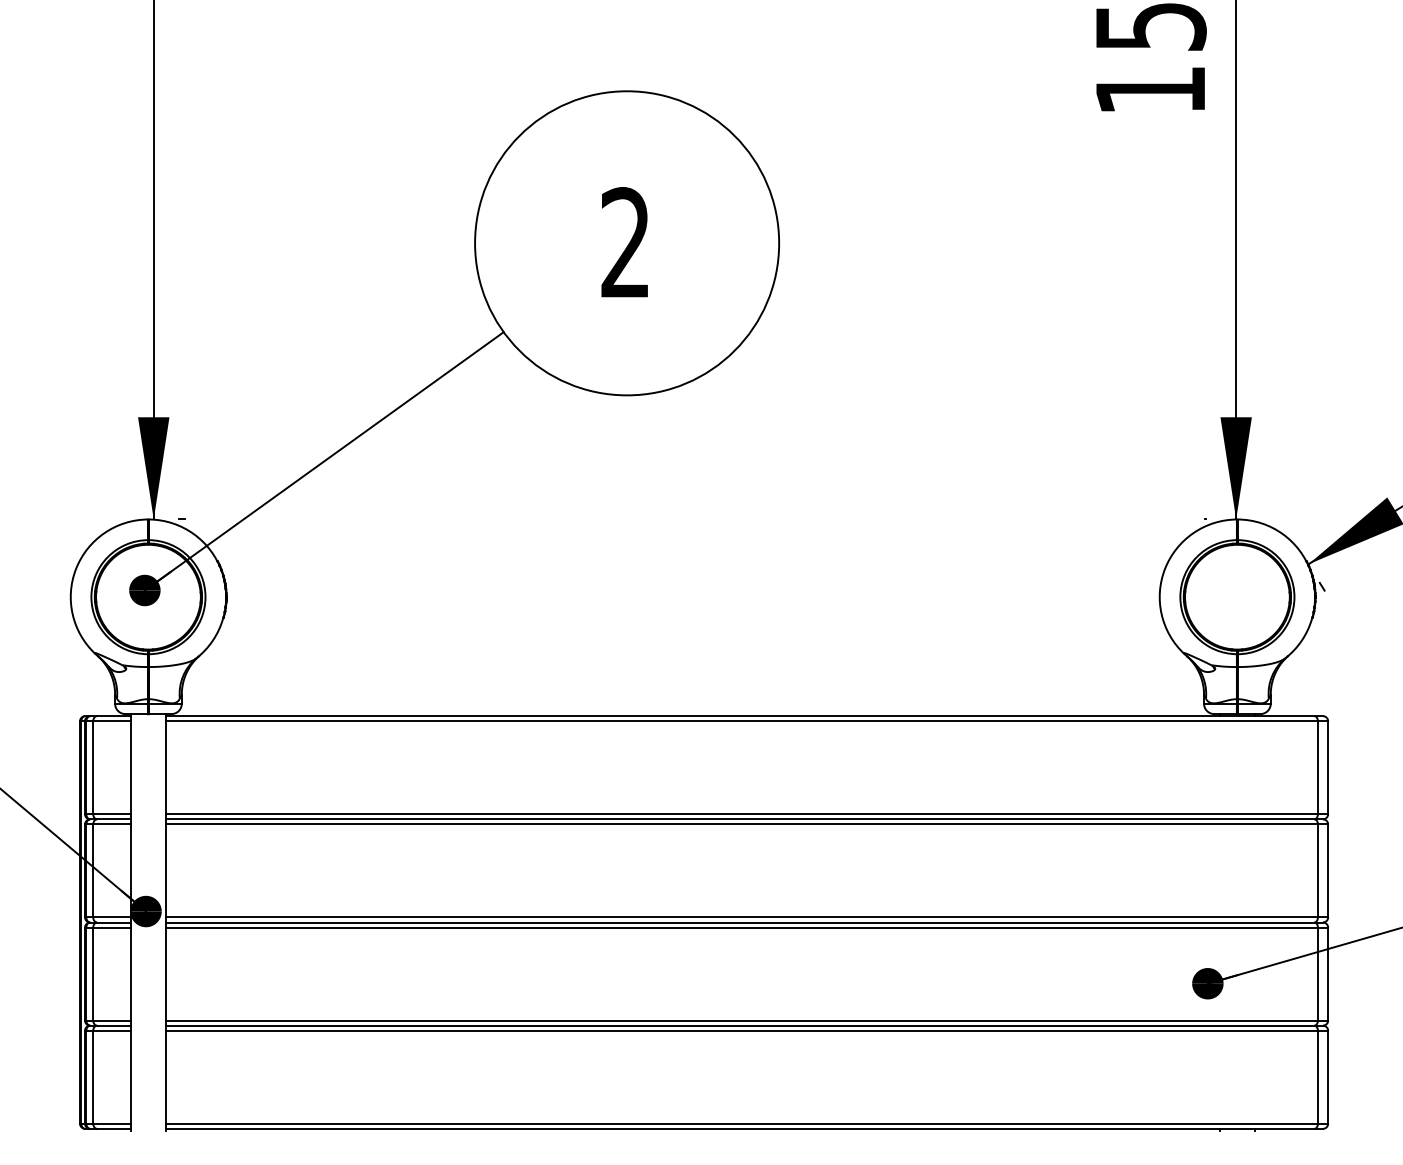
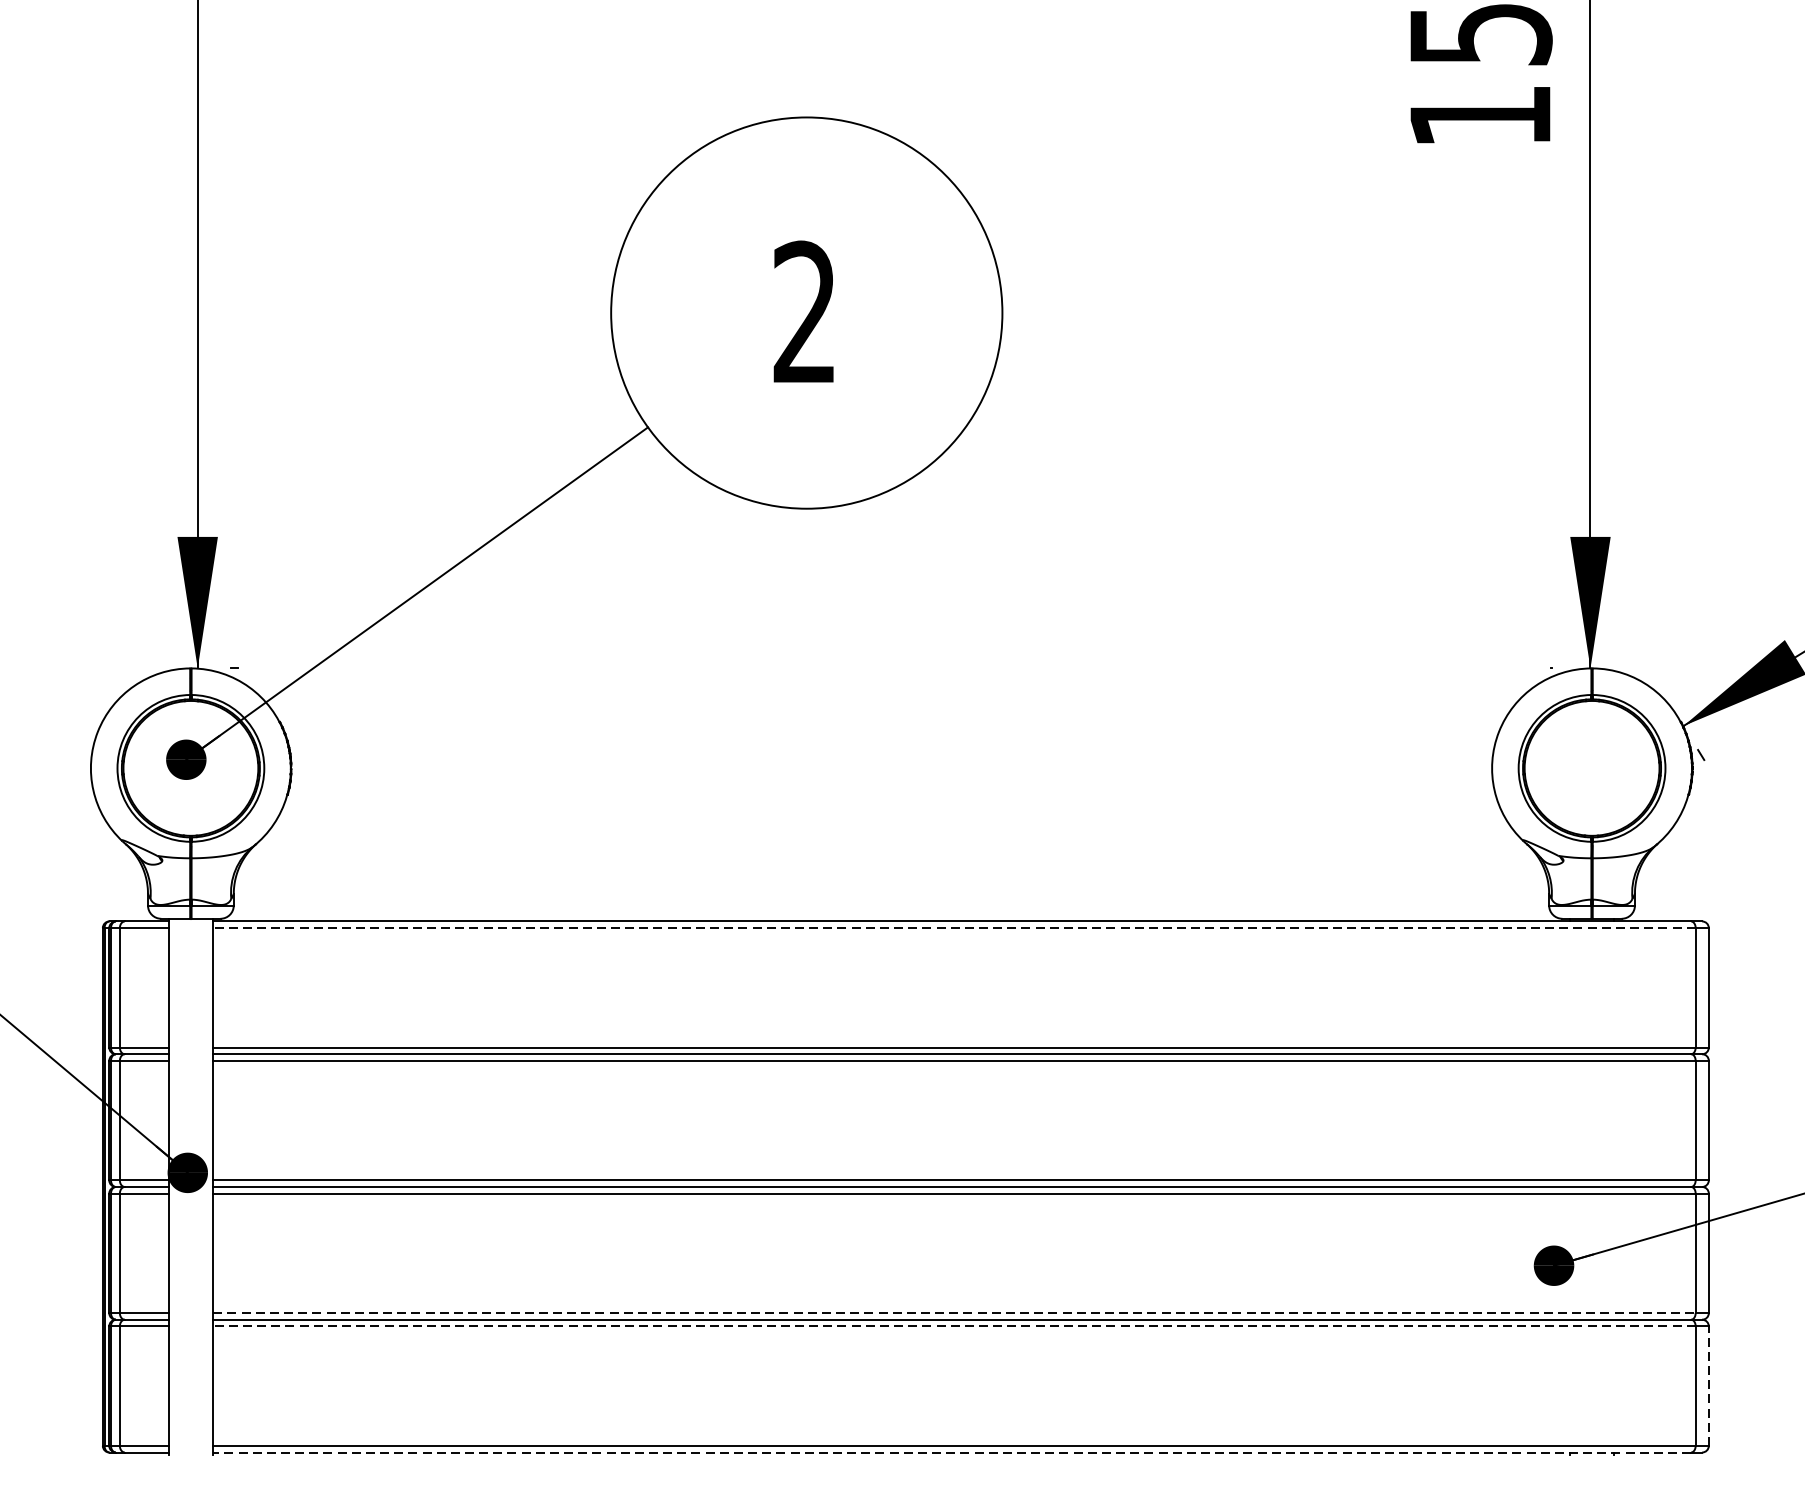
line: (741, 721) -> (953, 928), solid -> dashed
line: (742, 1020) -> (955, 1313), solid -> dashed
line: (741, 1030) -> (953, 1325), solid -> dashed
line: (1328, 1076) -> (1709, 1385), solid -> dashed
line: (739, 1128) -> (951, 1452), solid -> dashed

